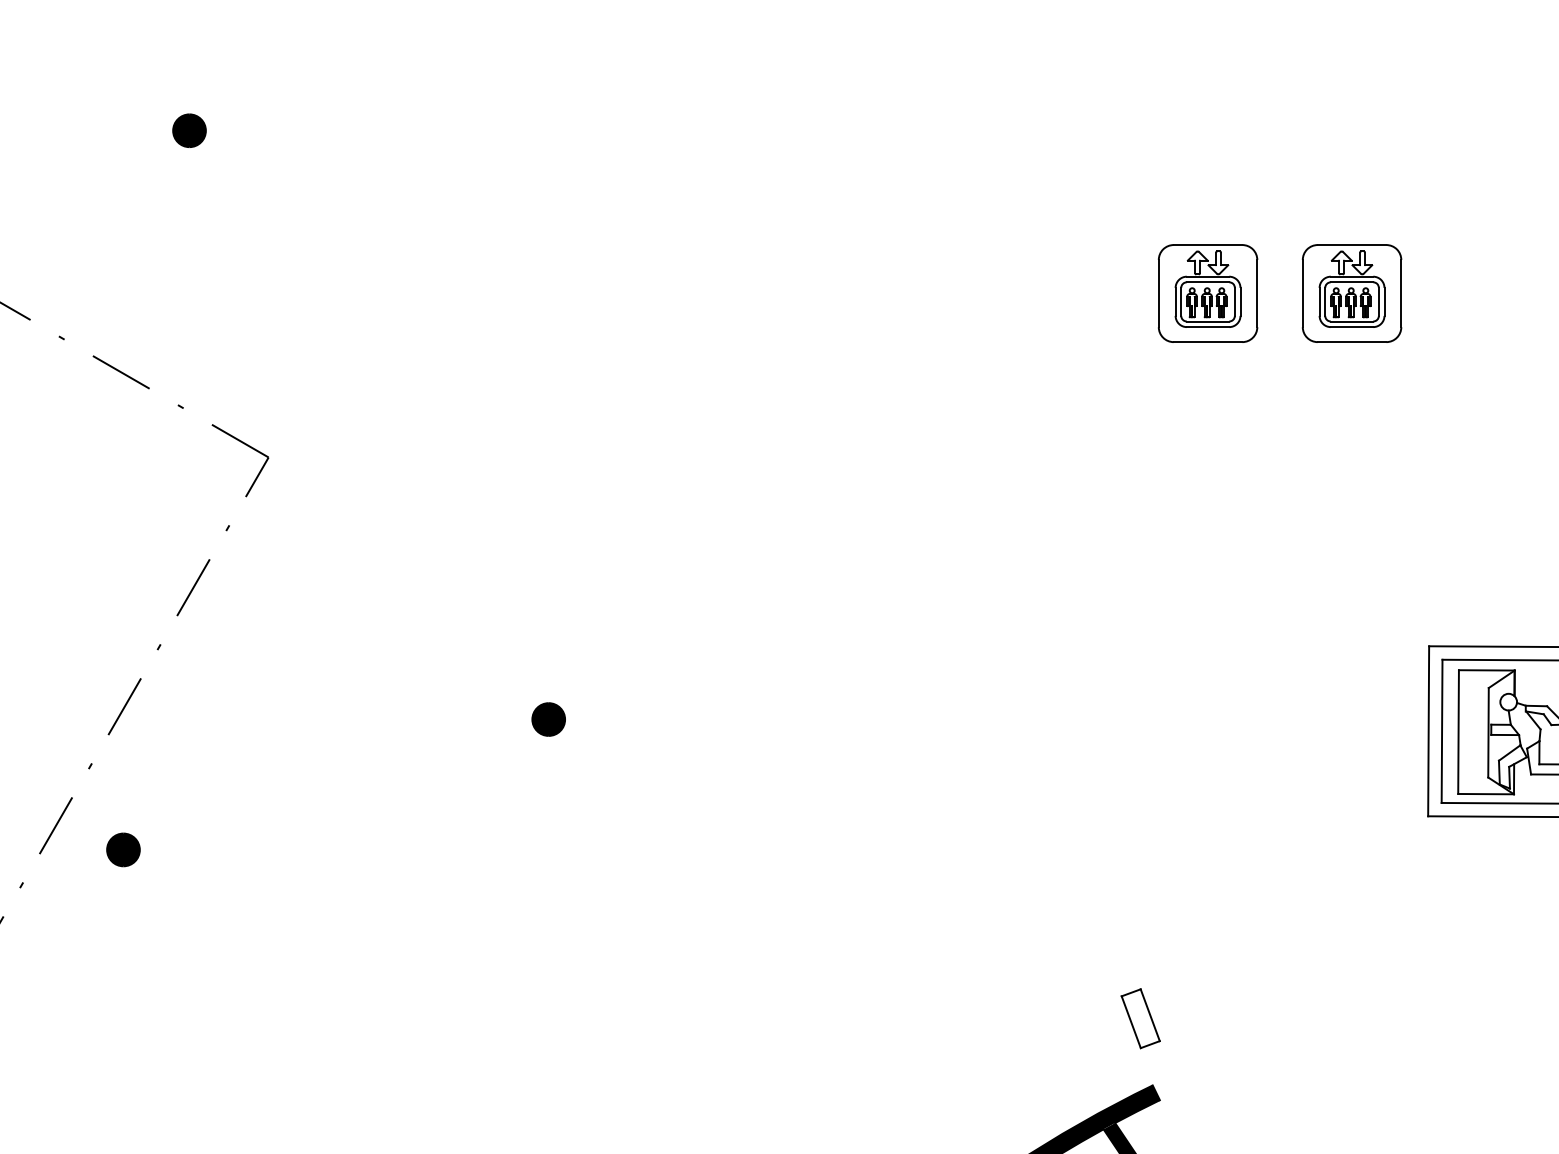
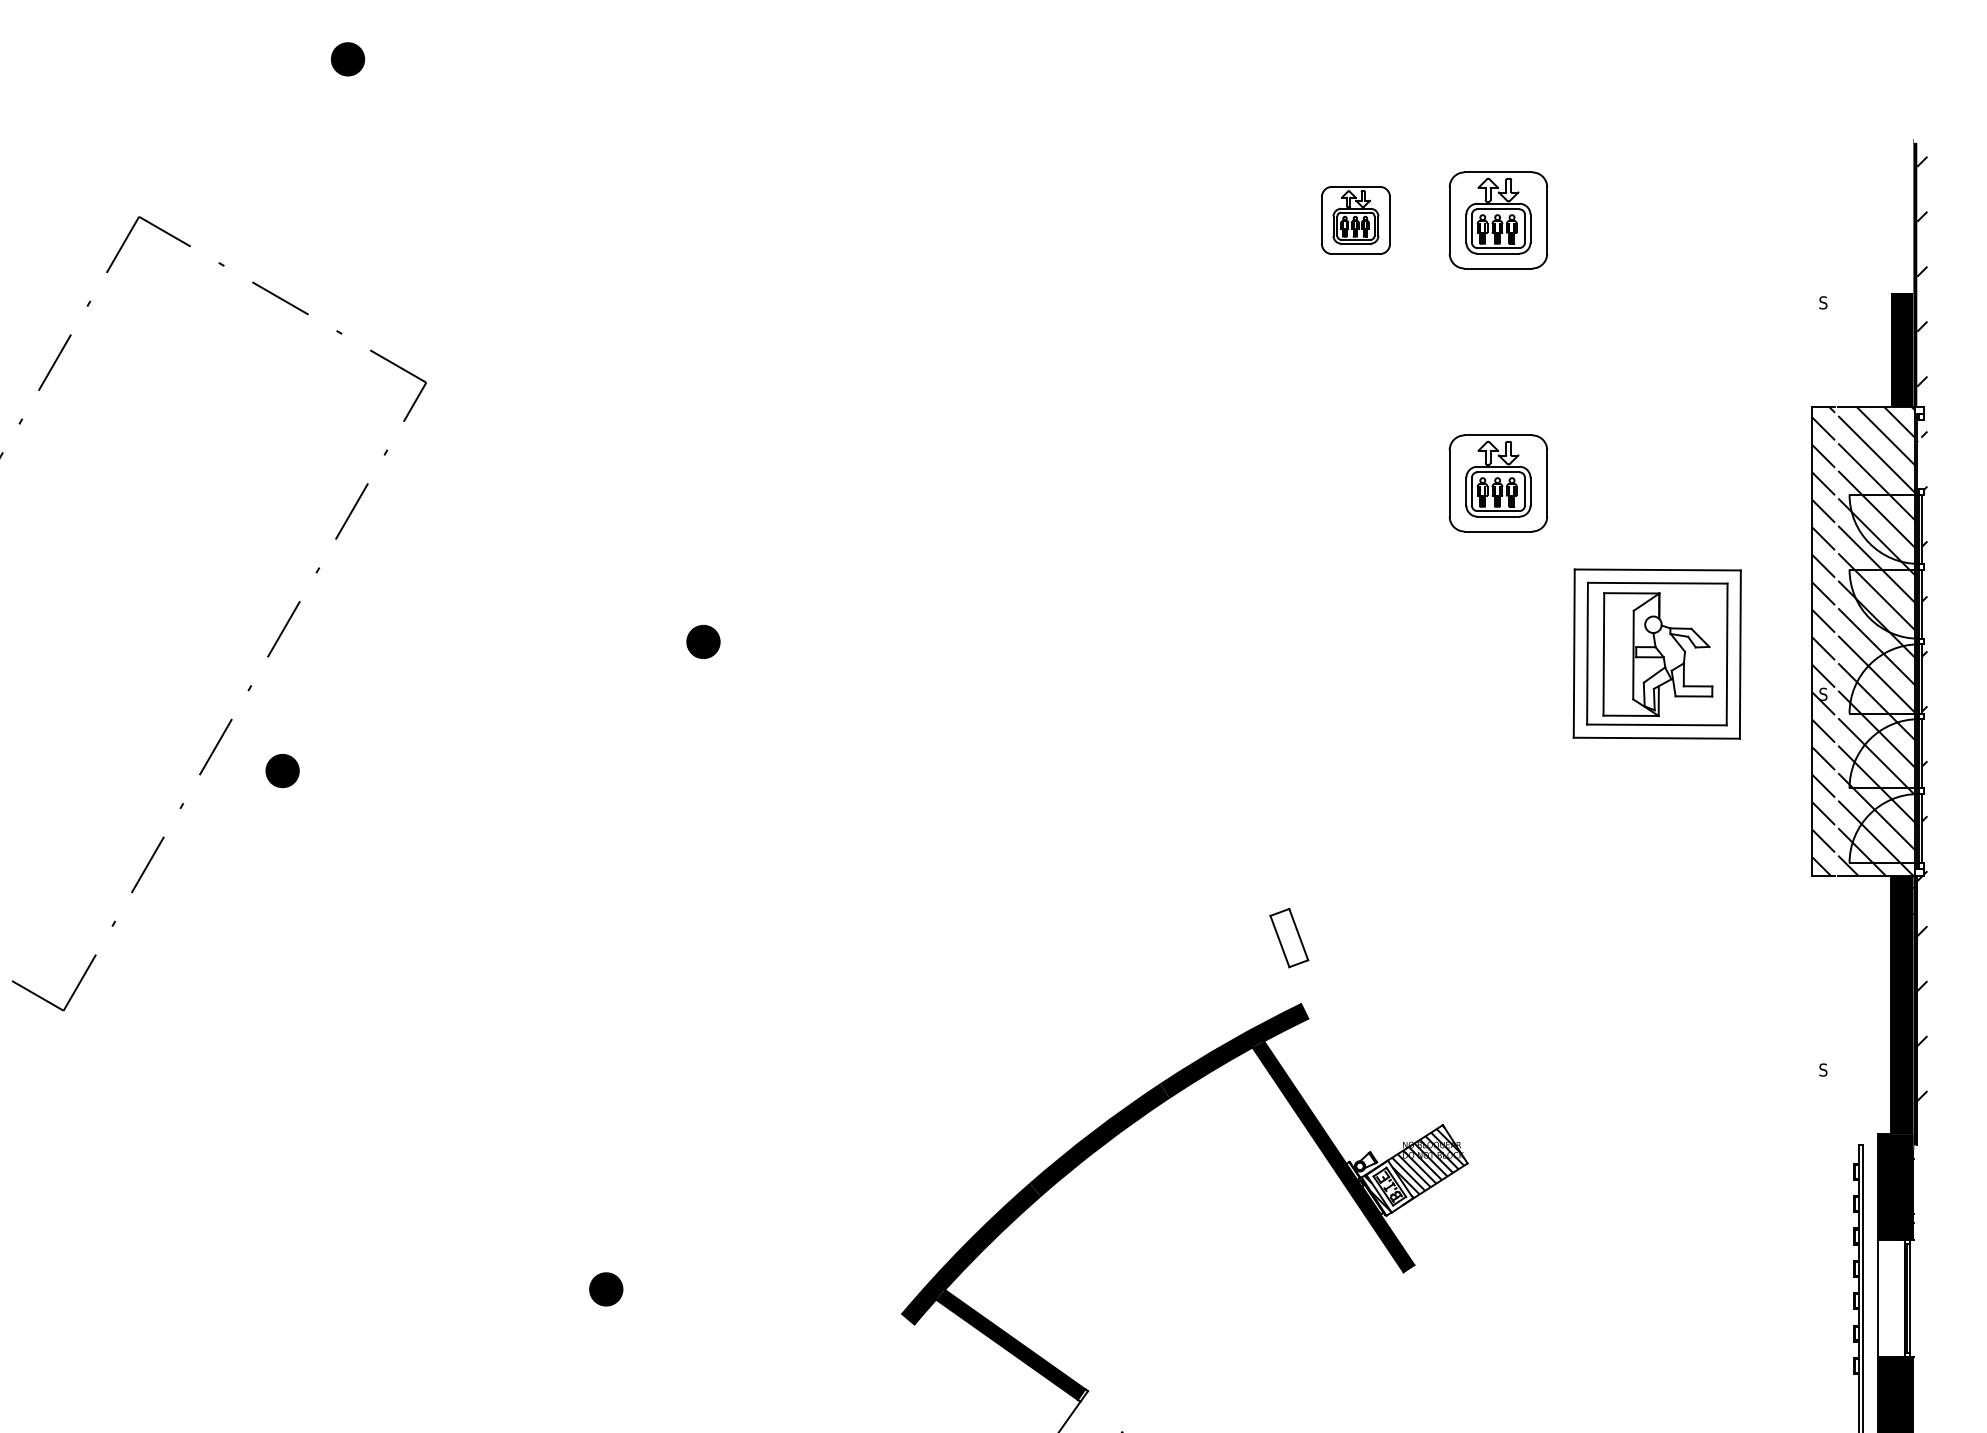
part: (1207, 293) -> (1355, 220), size x0.7
part: (1352, 559) -> (1498, 483), added

